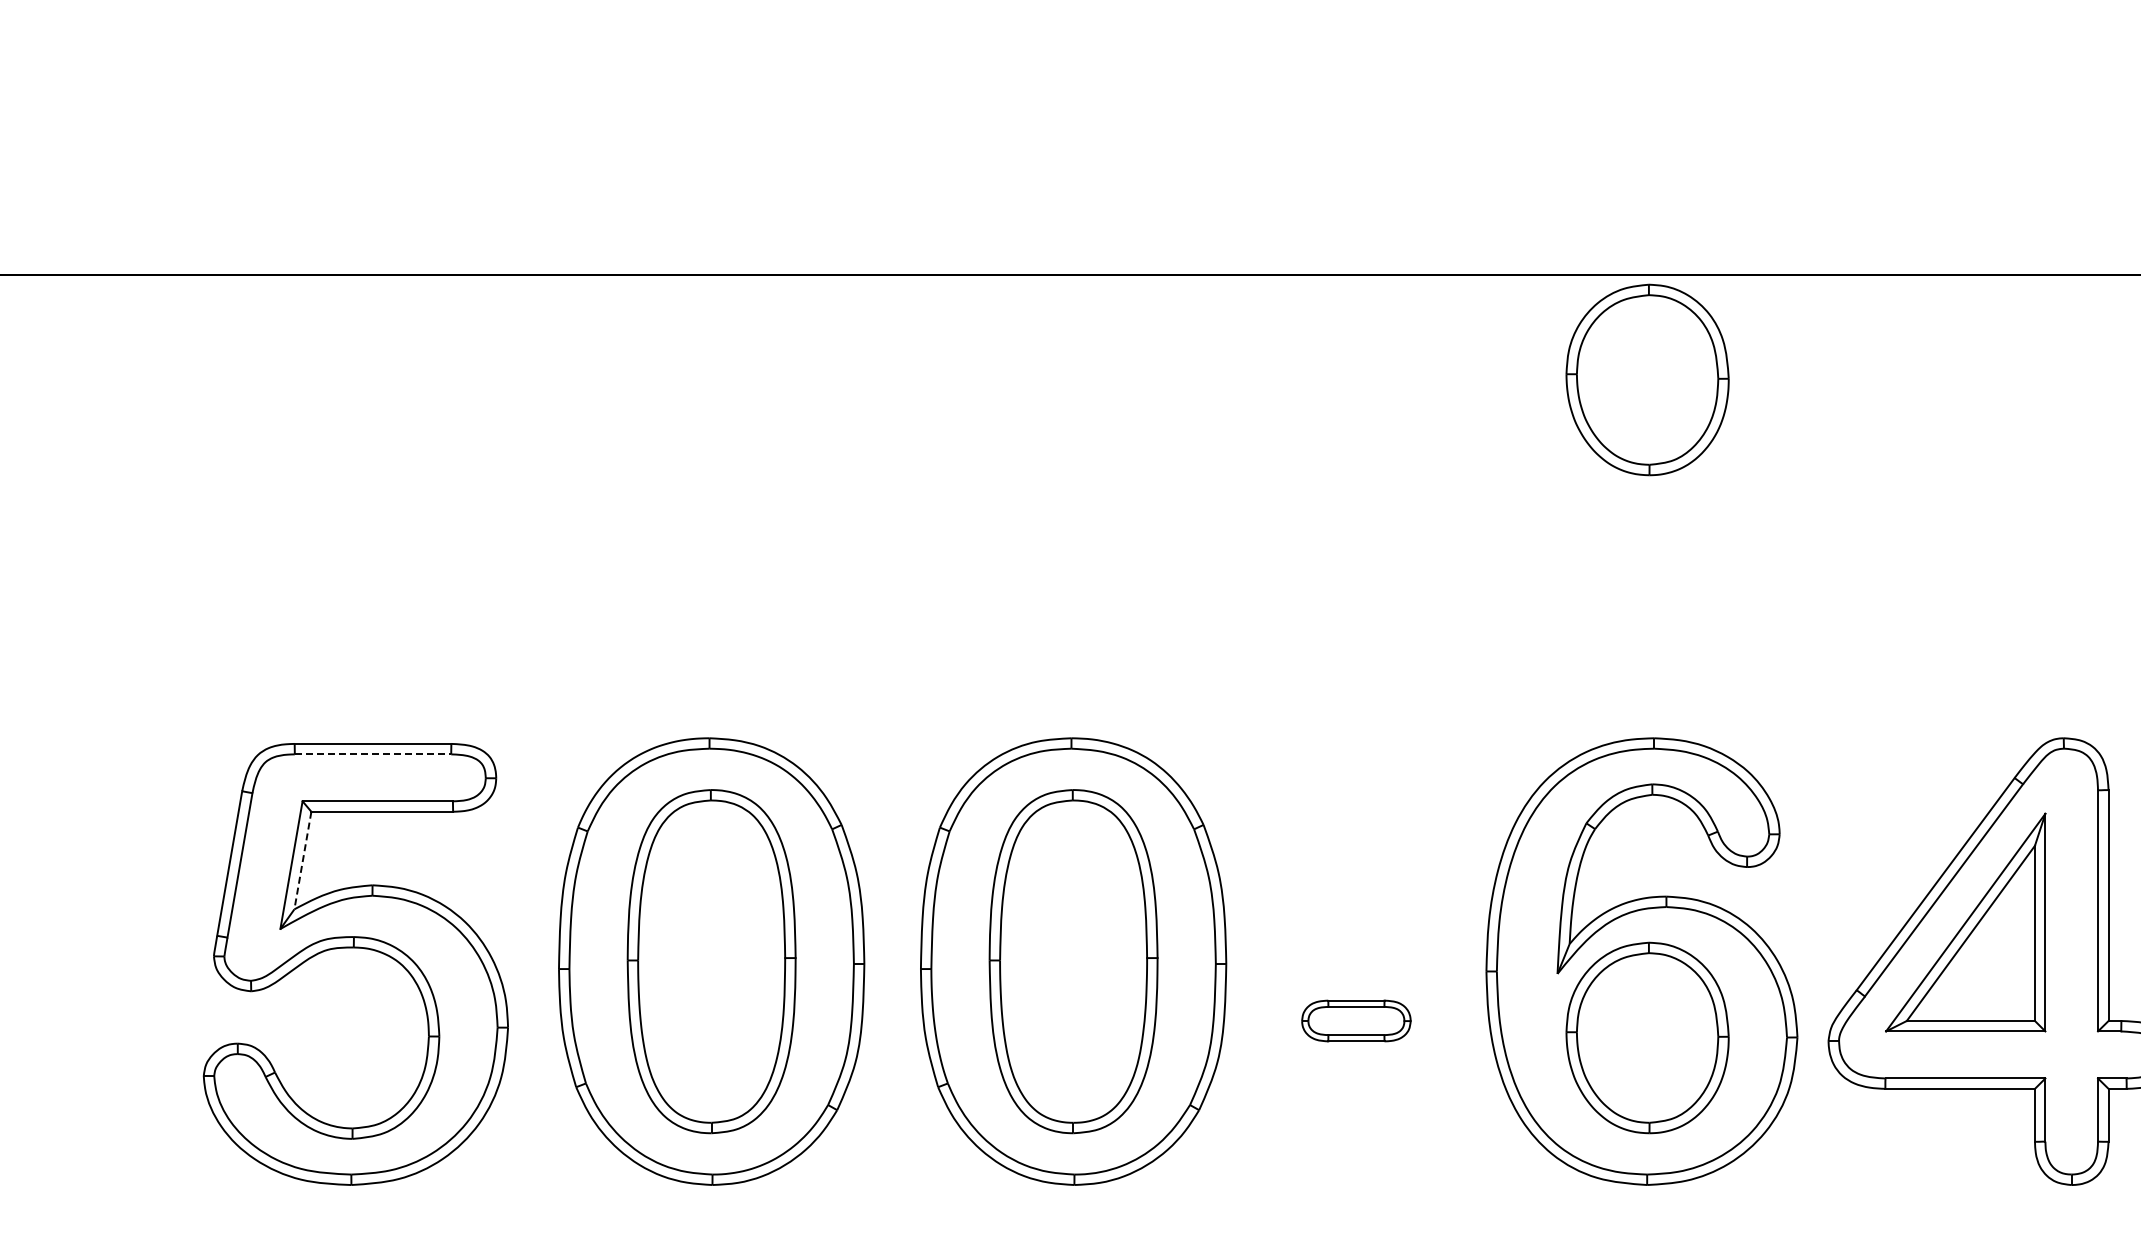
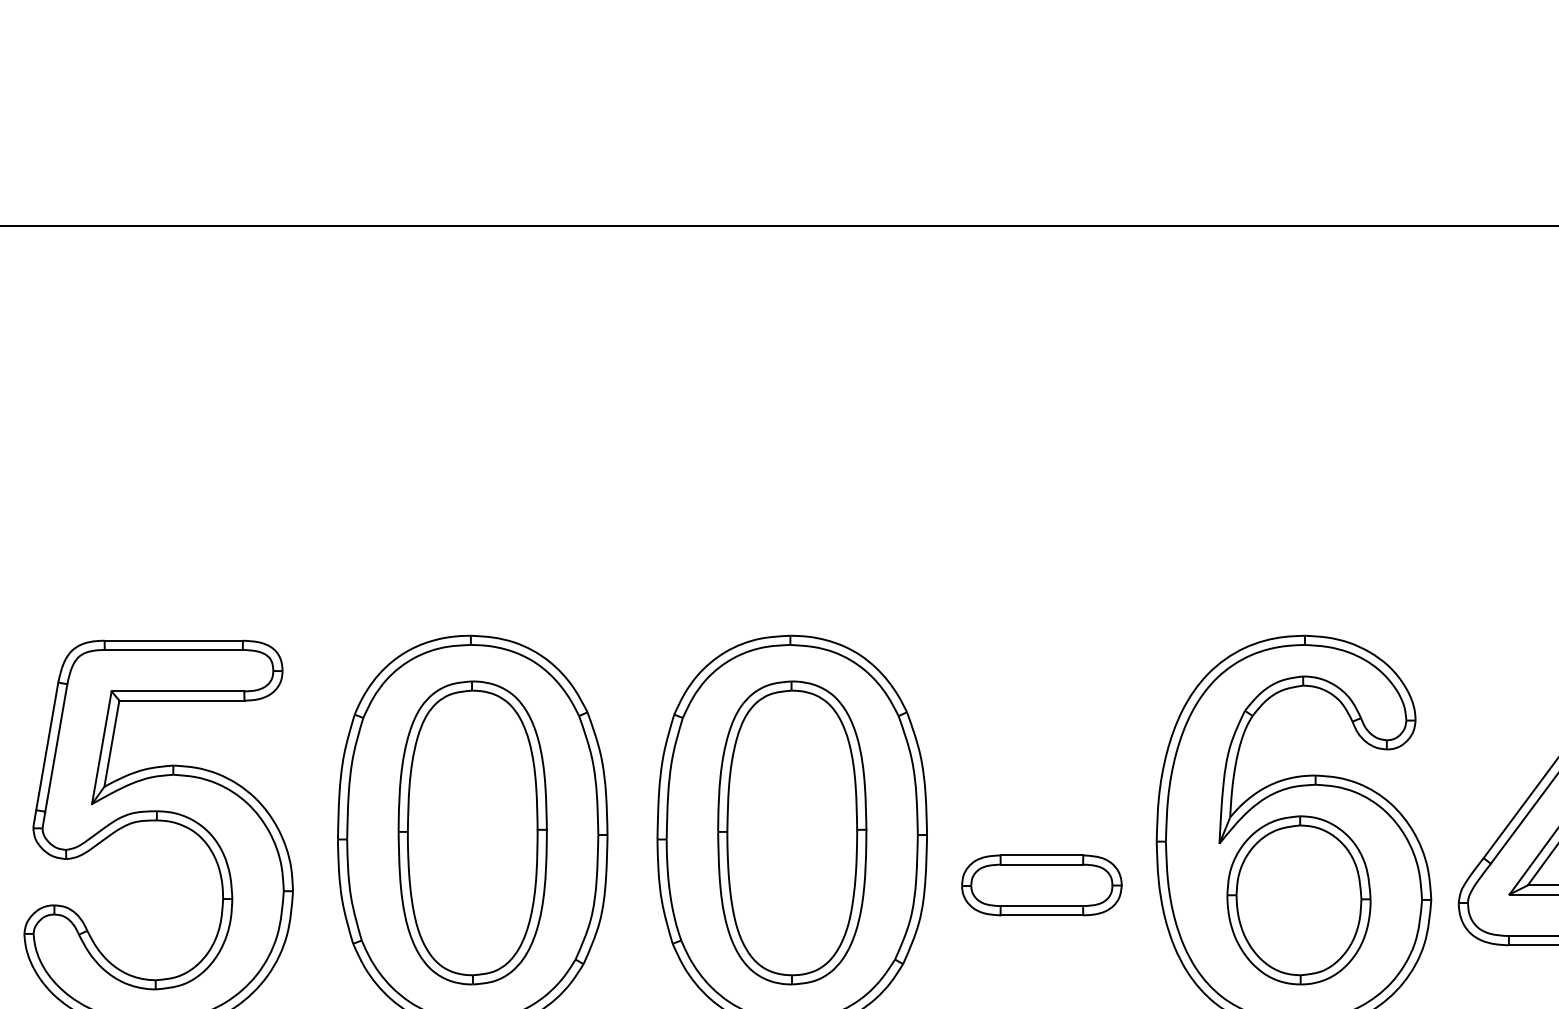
part: (1647, 379) -> (1298, 319), removed
line: (373, 754) -> (174, 650), dashed -> solid
line: (302, 860) -> (111, 743), dashed -> solid
part: (1356, 1020) -> (1042, 884), size x1.67

